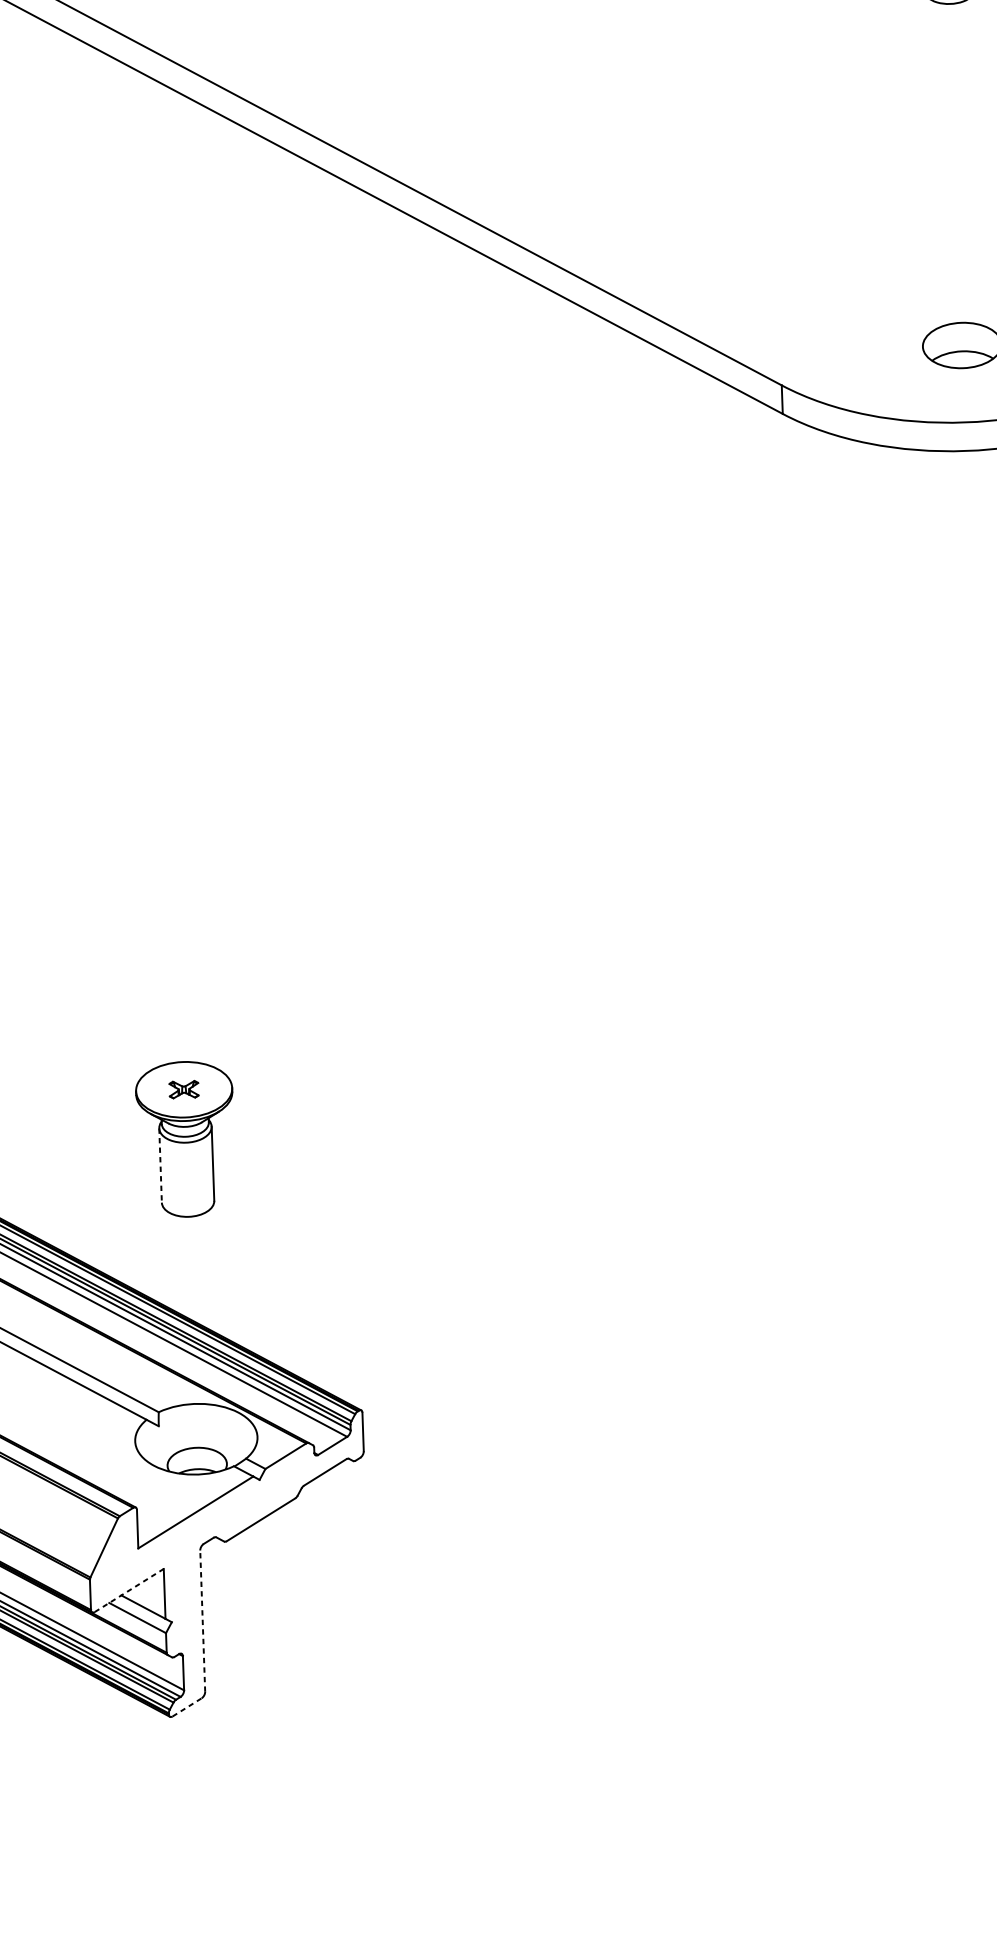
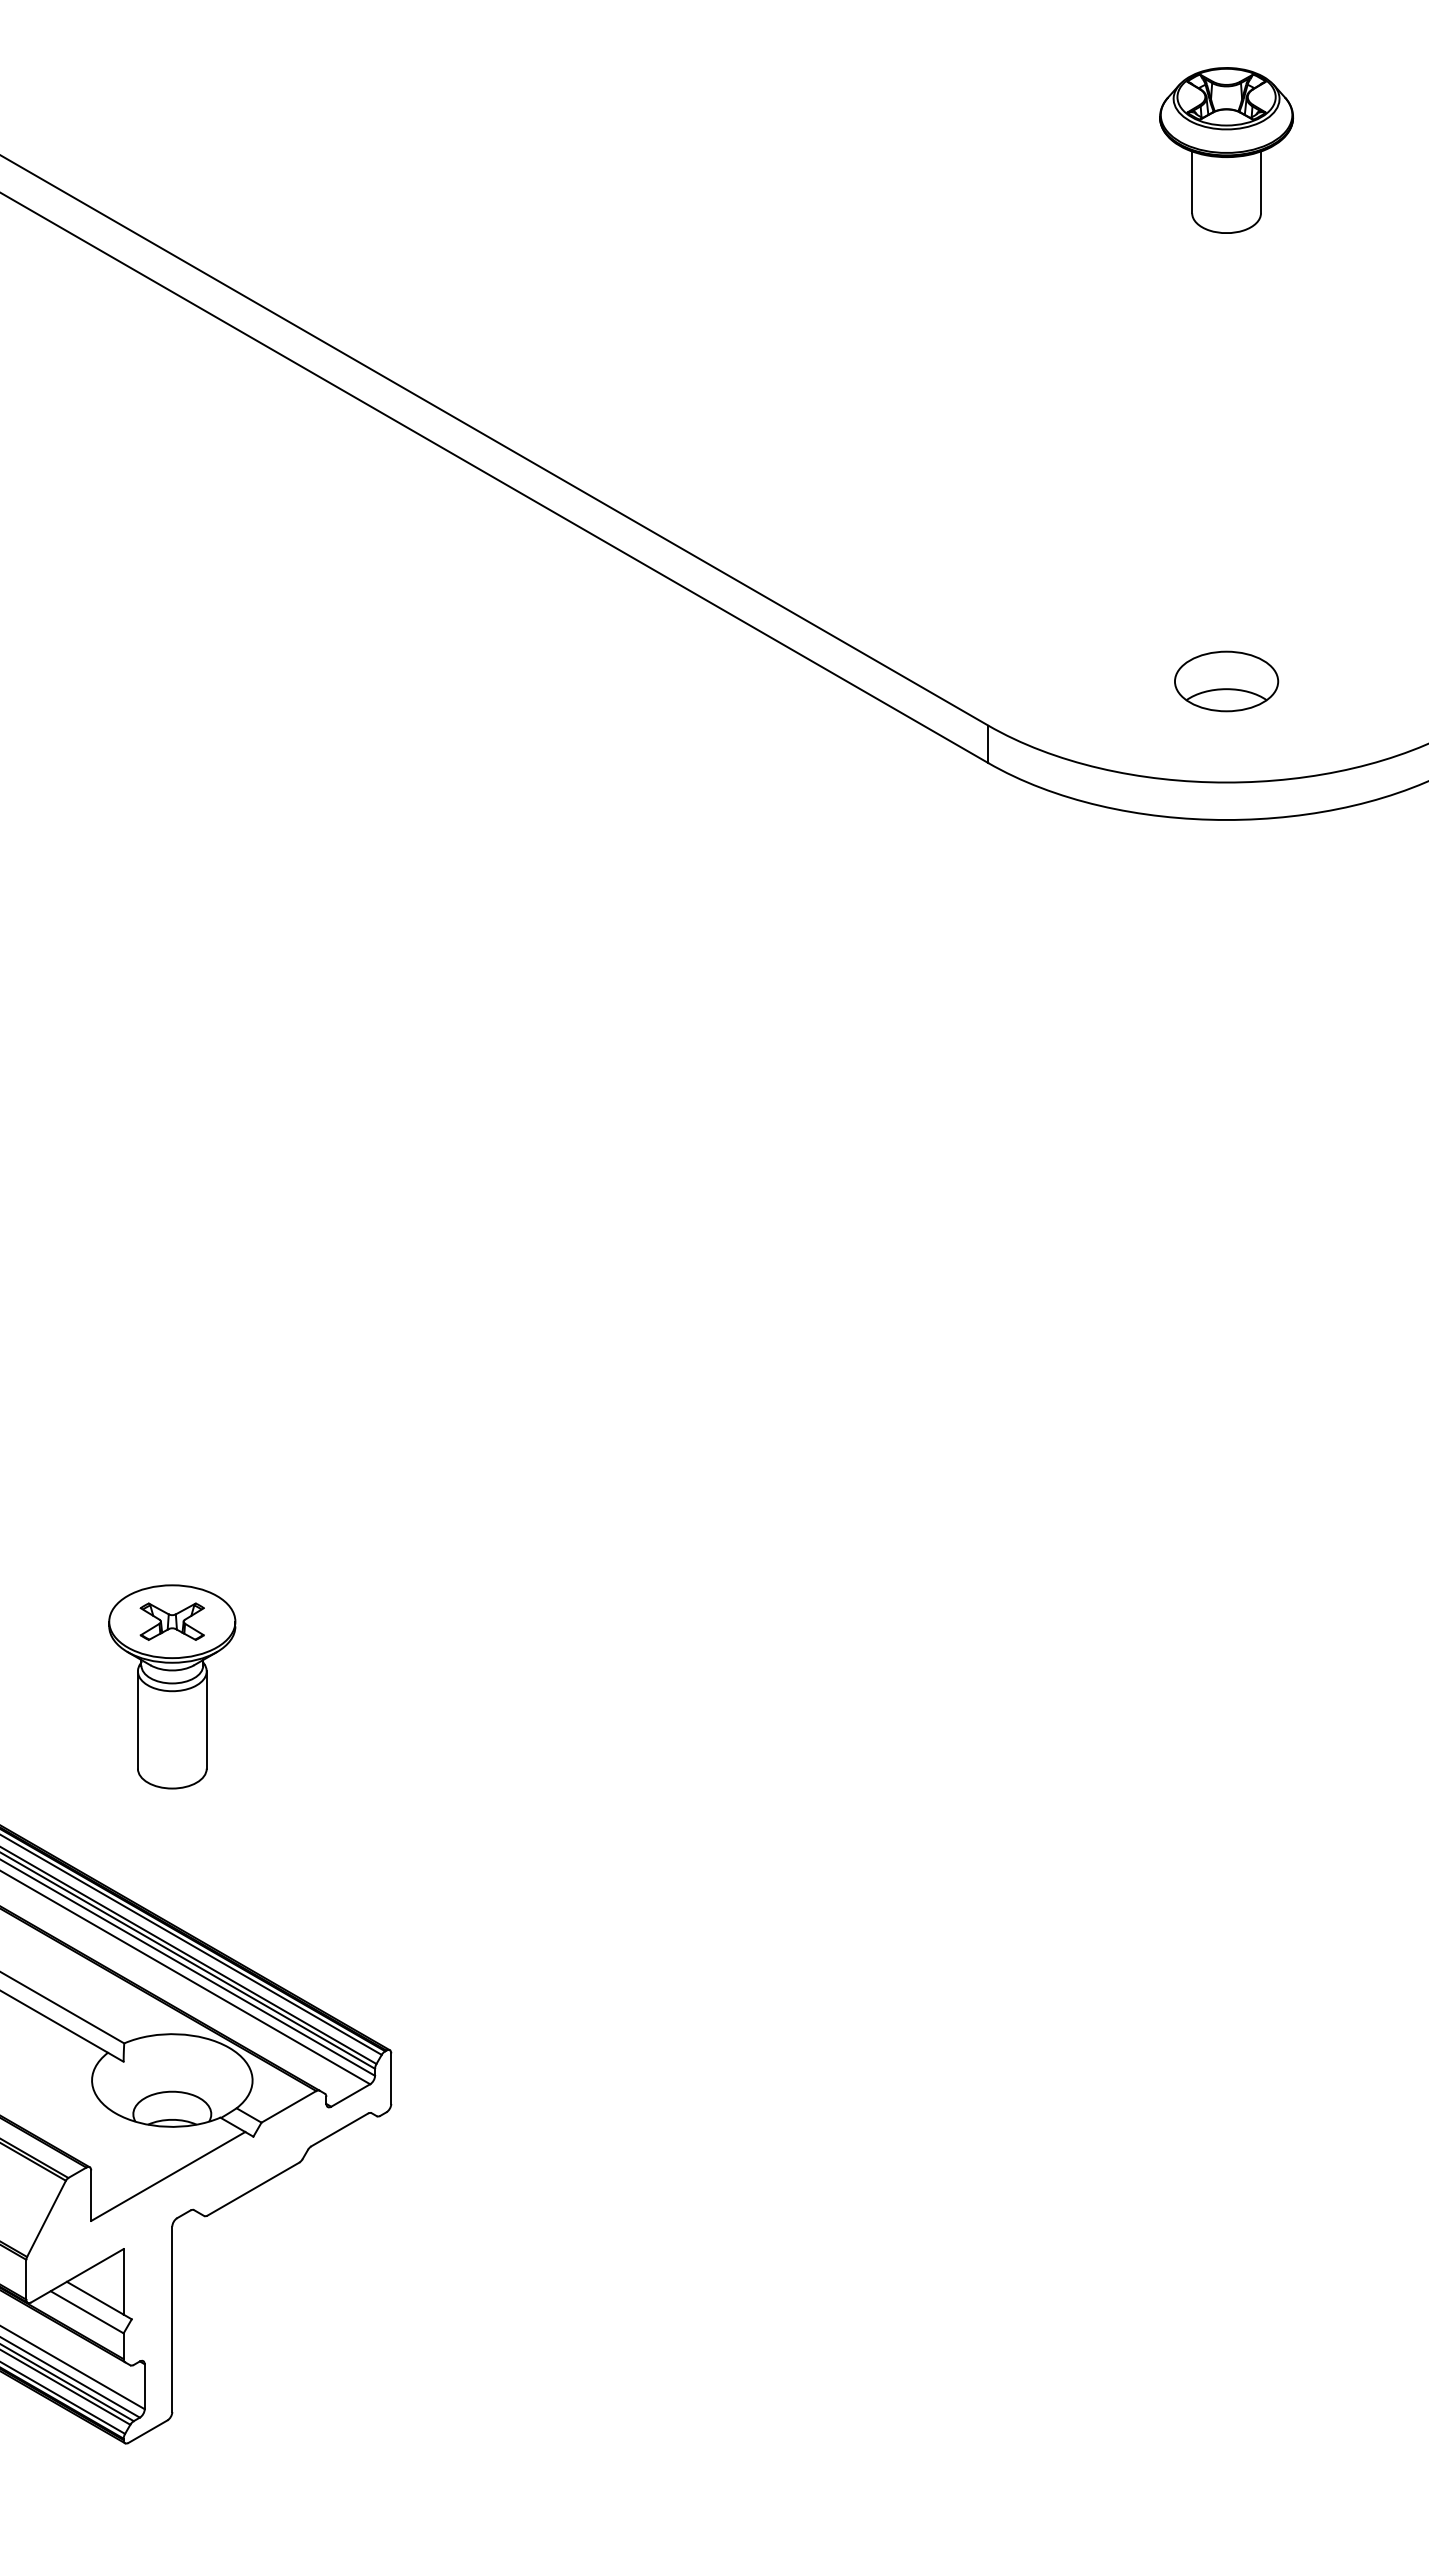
part: (183, 1089) -> (171, 1621), size x1.67
line: (160, 1165) -> (137, 1720), dashed -> solid
line: (129, 1590) -> (77, 2275), dashed -> solid
line: (202, 1621) -> (172, 2319), dashed -> solid
line: (187, 1707) -> (148, 2431), dashed -> solid

